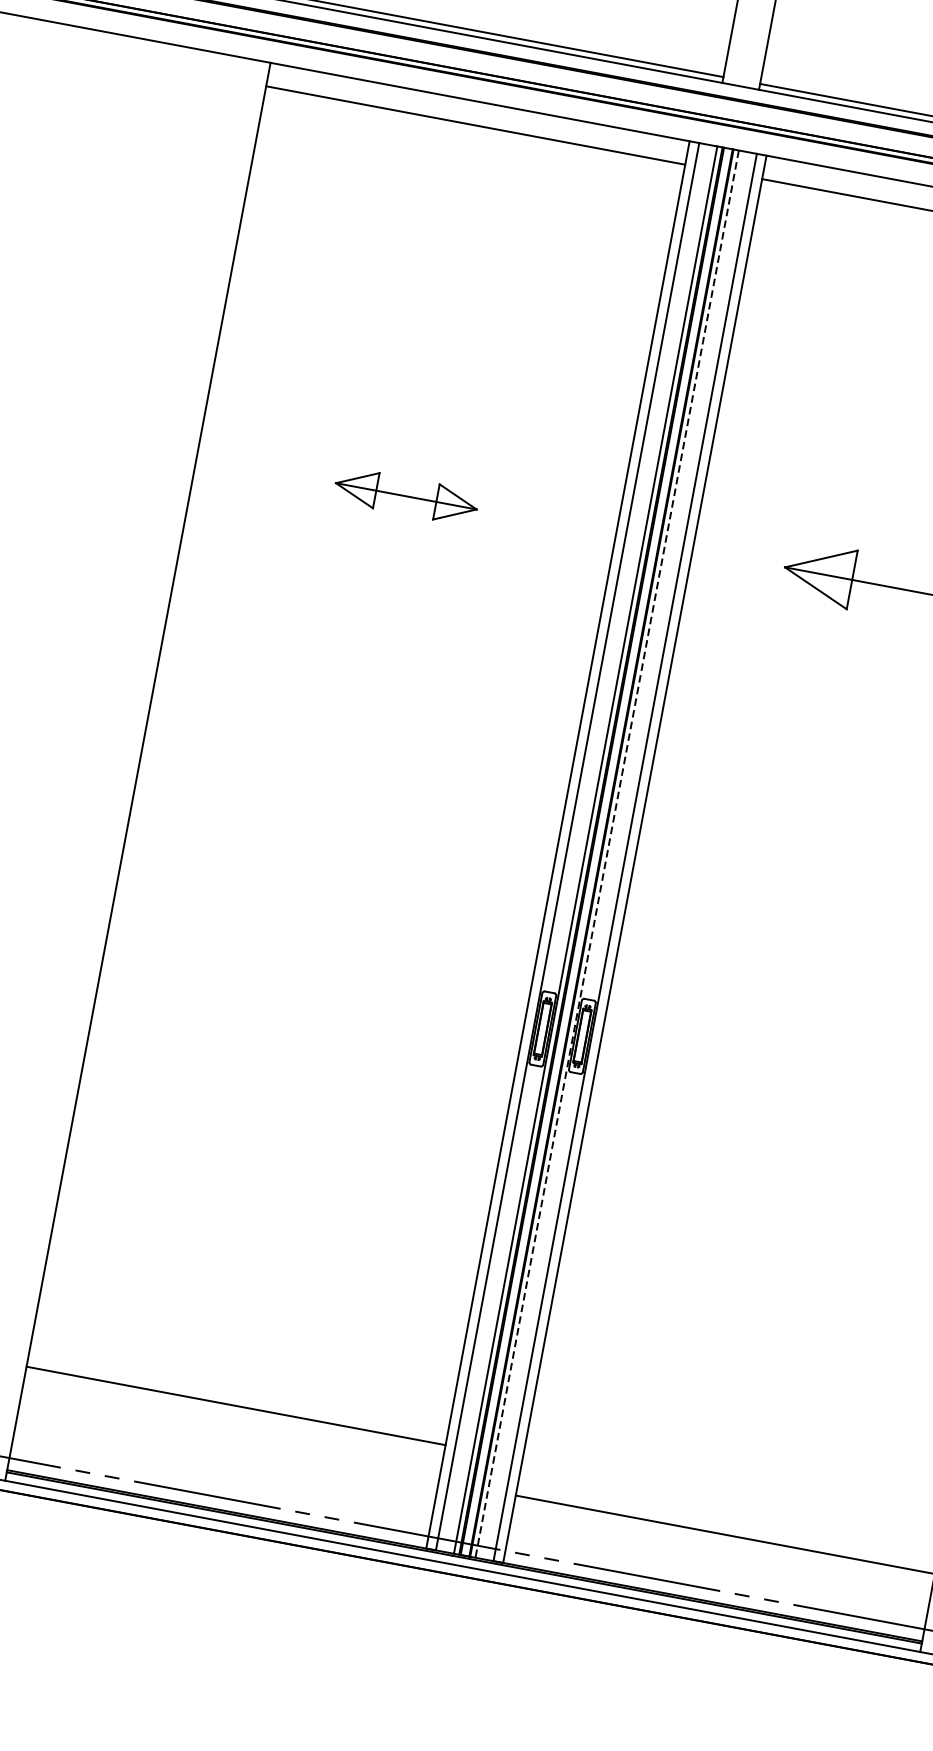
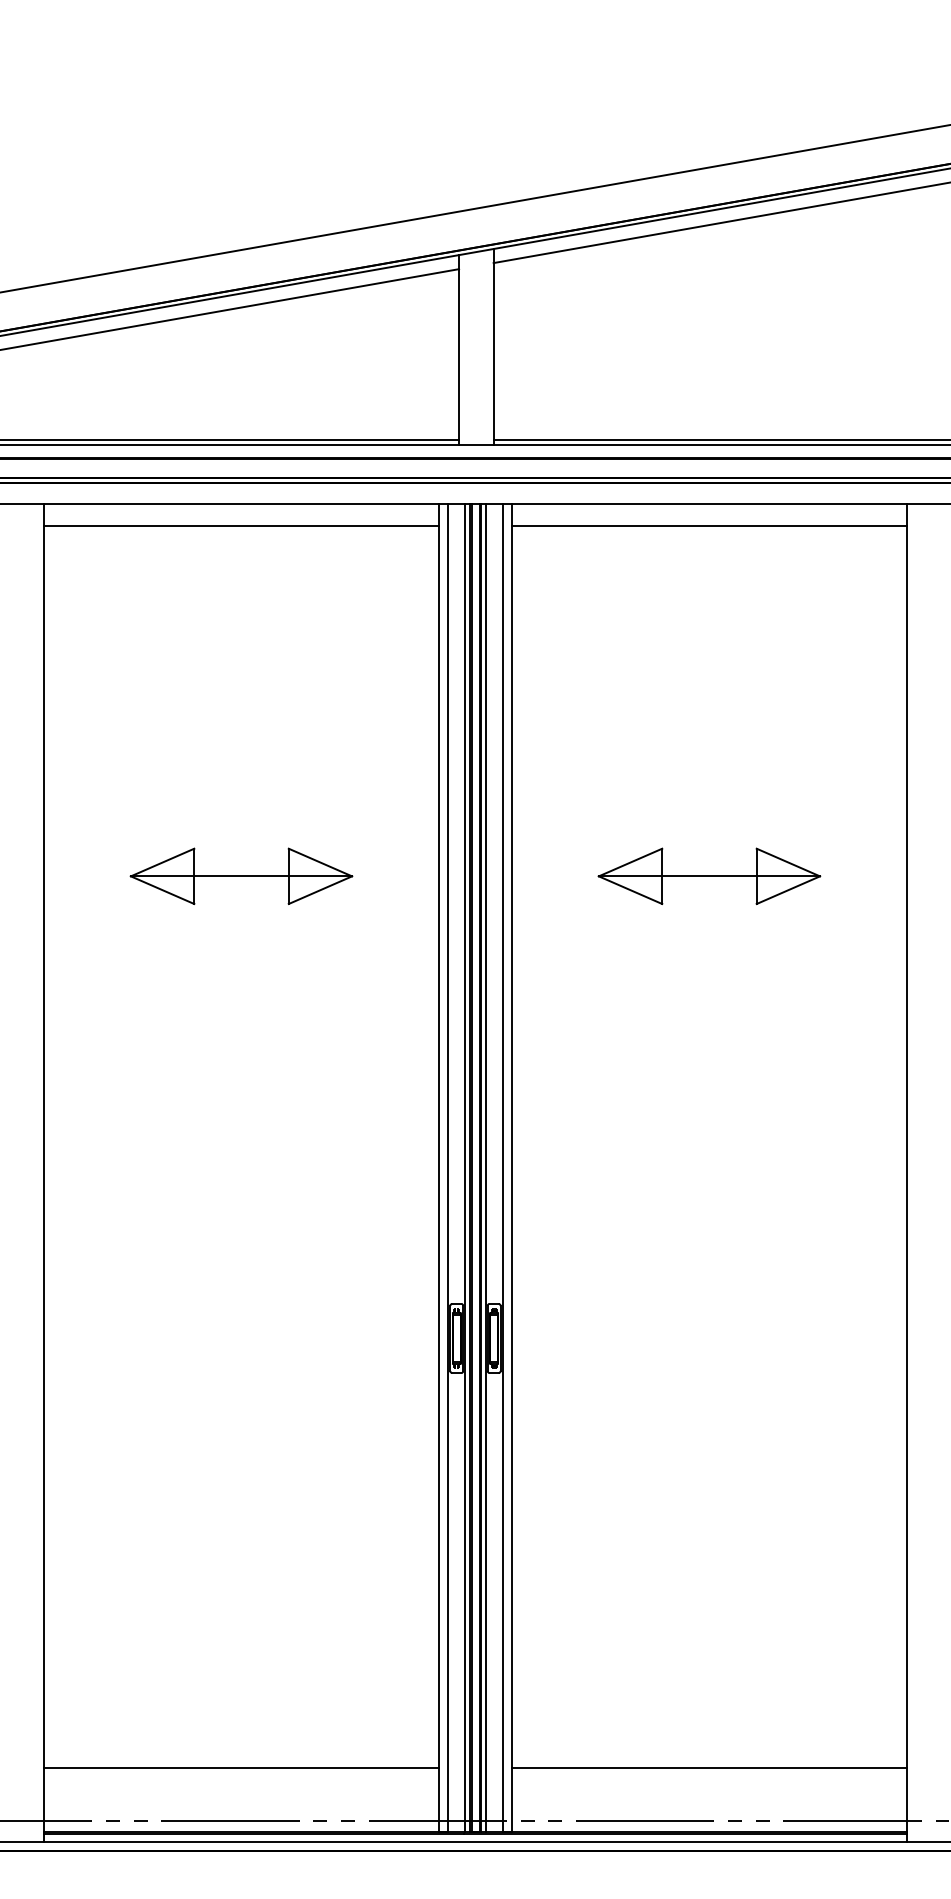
part: (406, 495) -> (241, 875), size x1.67
line: (606, 854) -> (485, 1168), dashed -> solid
line: (236, 1406) -> (241, 1768), moved

